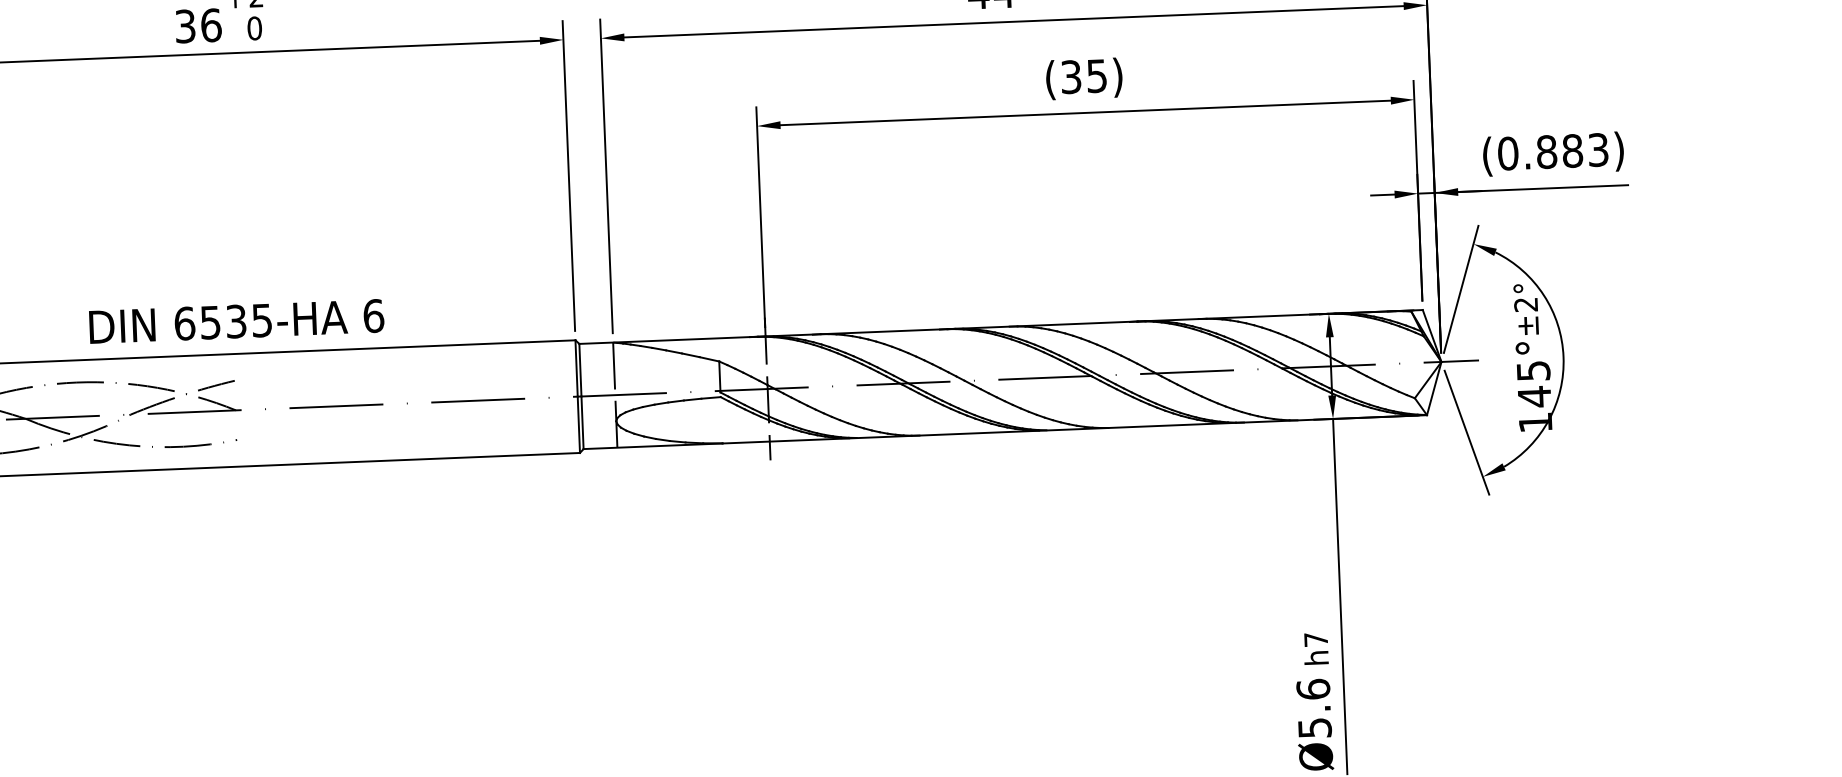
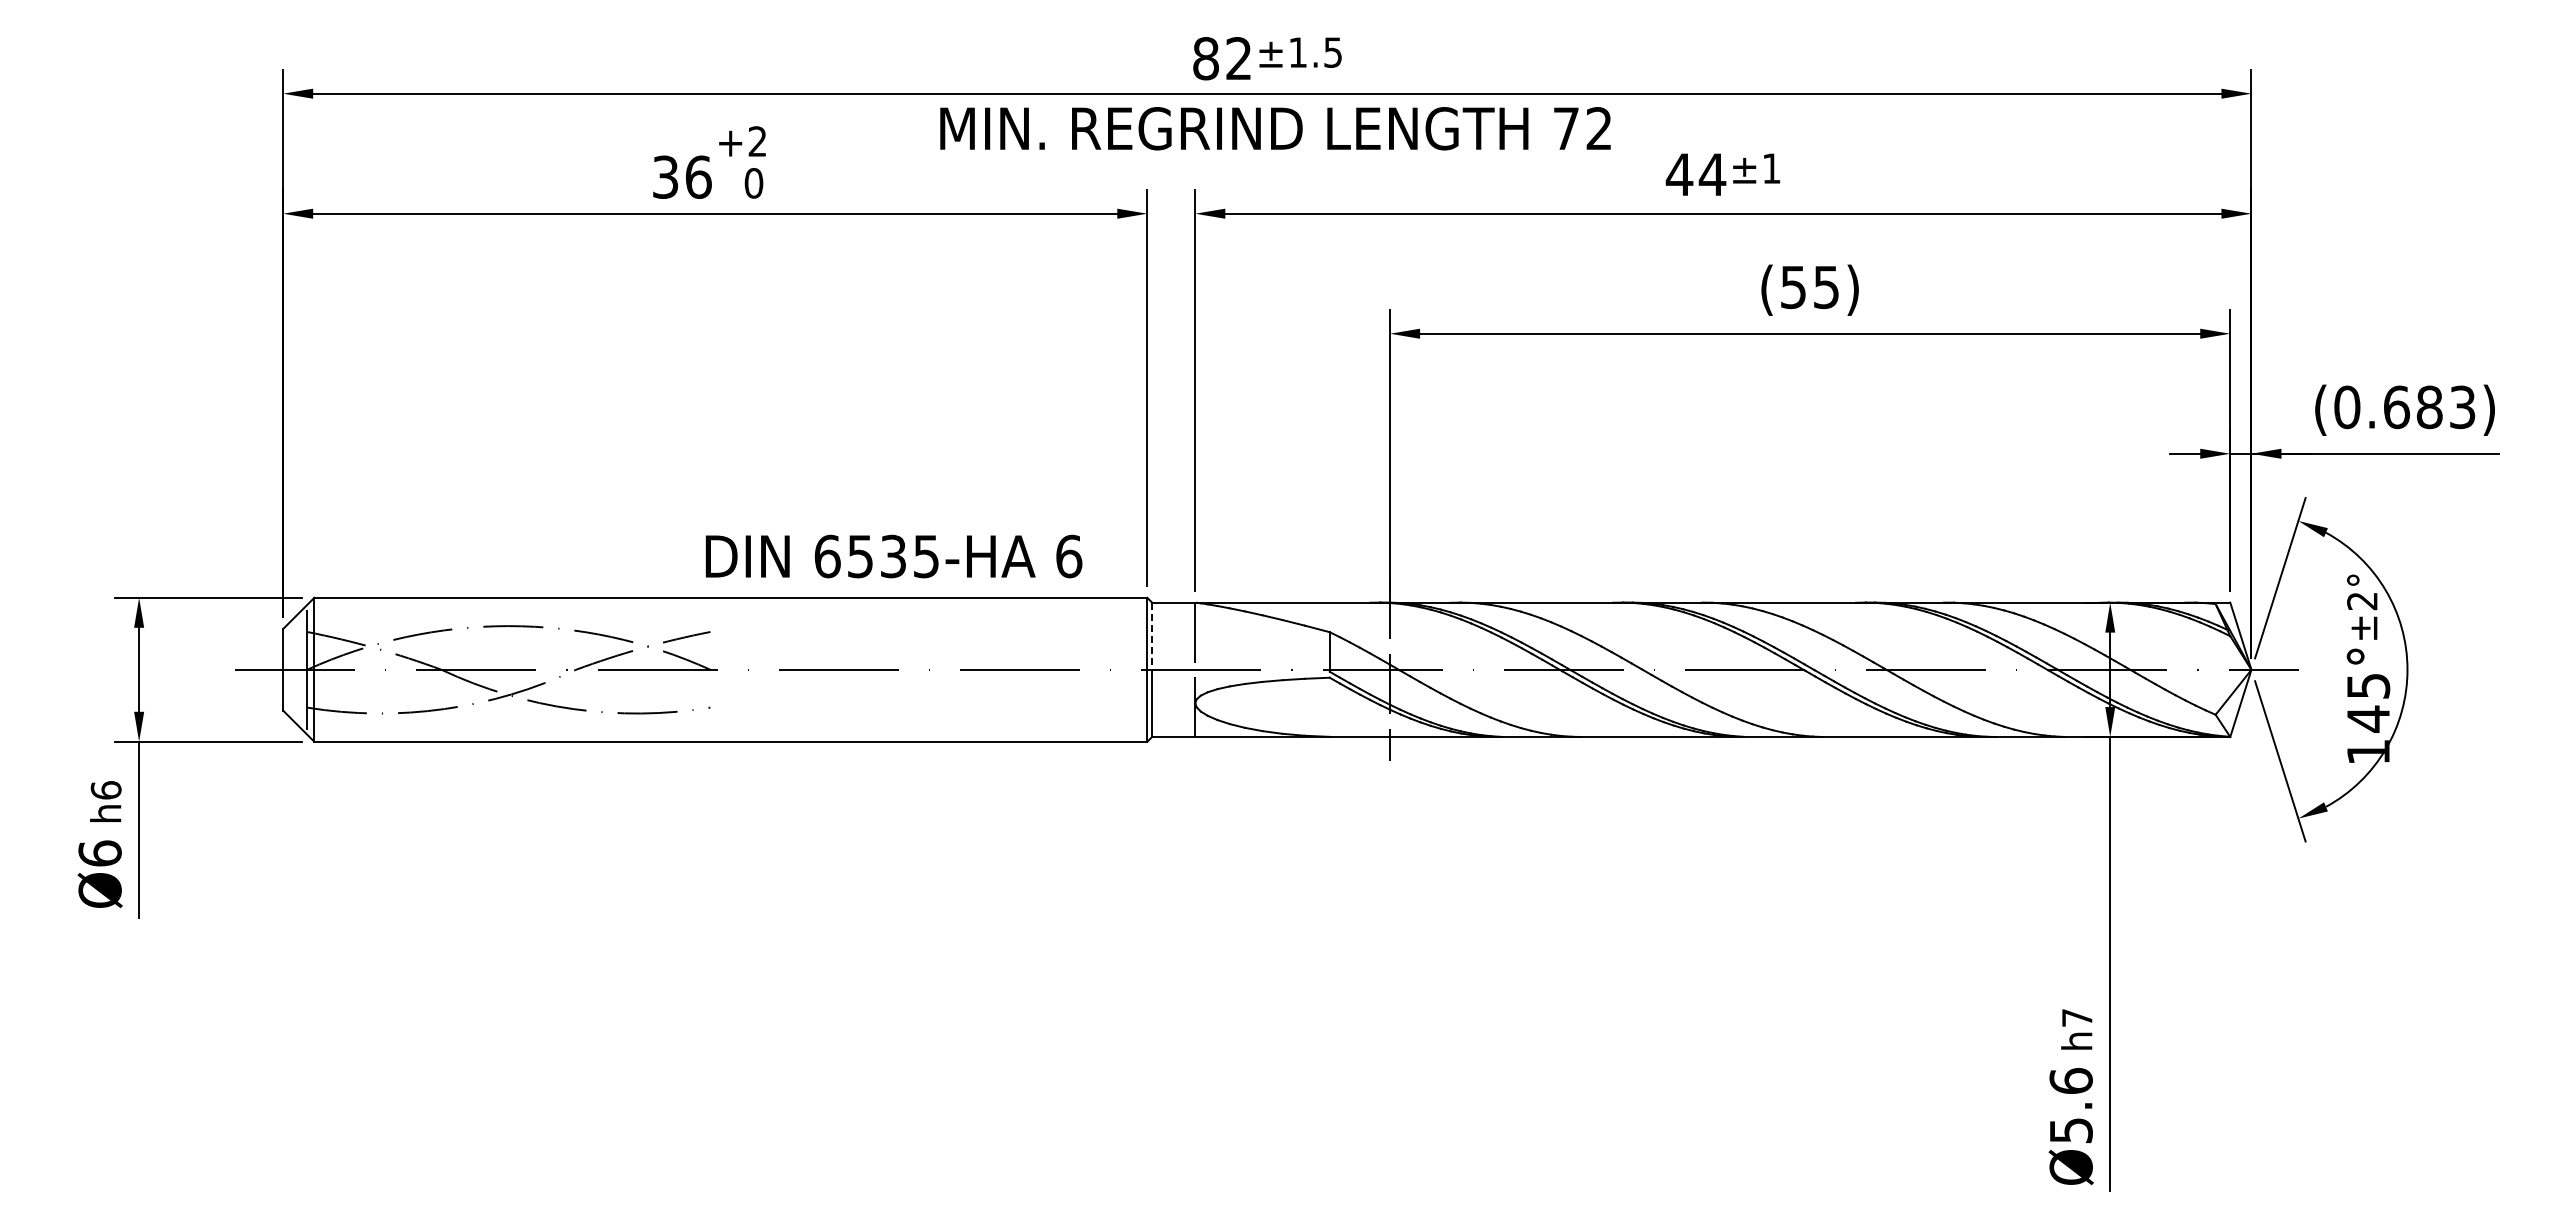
text: (1071, 76) -> (1793, 286), (35) -> (55)
text: (1546, 151) -> (2396, 406), (0.883) -> (0.683)
text: (236, 321) -> (893, 556), moved
line: (580, 370) -> (1152, 636), solid -> dashed

